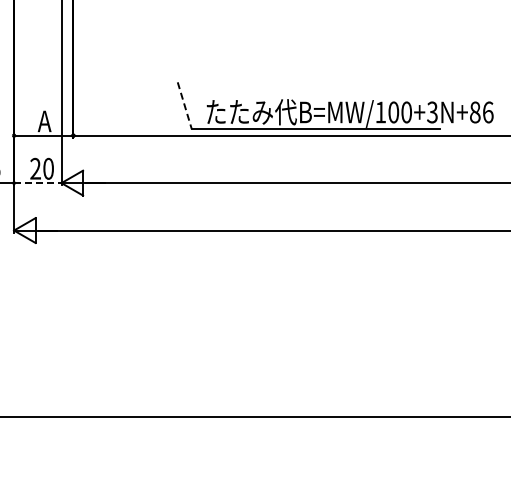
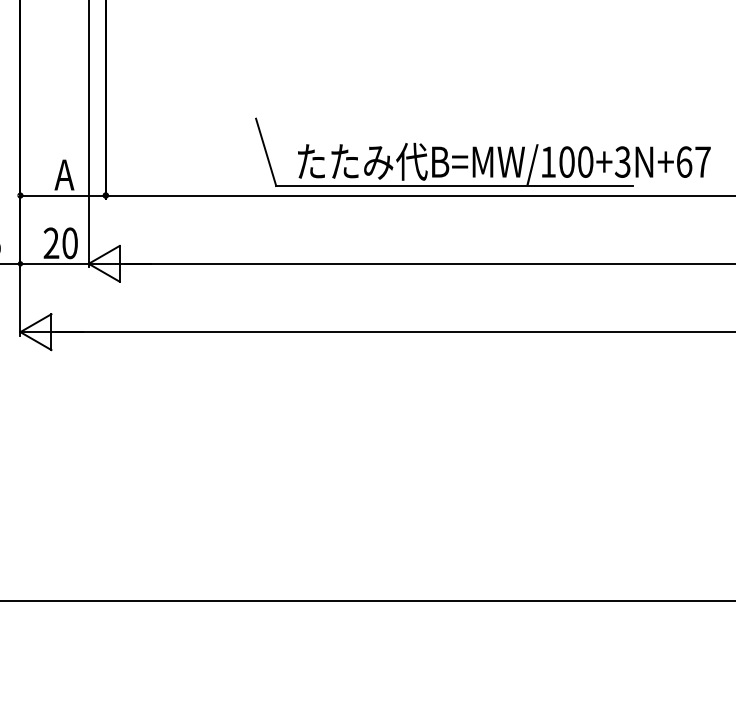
line: (184, 106) -> (265, 153), dashed -> solid
text: (481, 112) -> (693, 162), B=MW/100+3N+86 -> B=MW/100+3N+67
line: (37, 183) -> (54, 264), dashed -> solid

